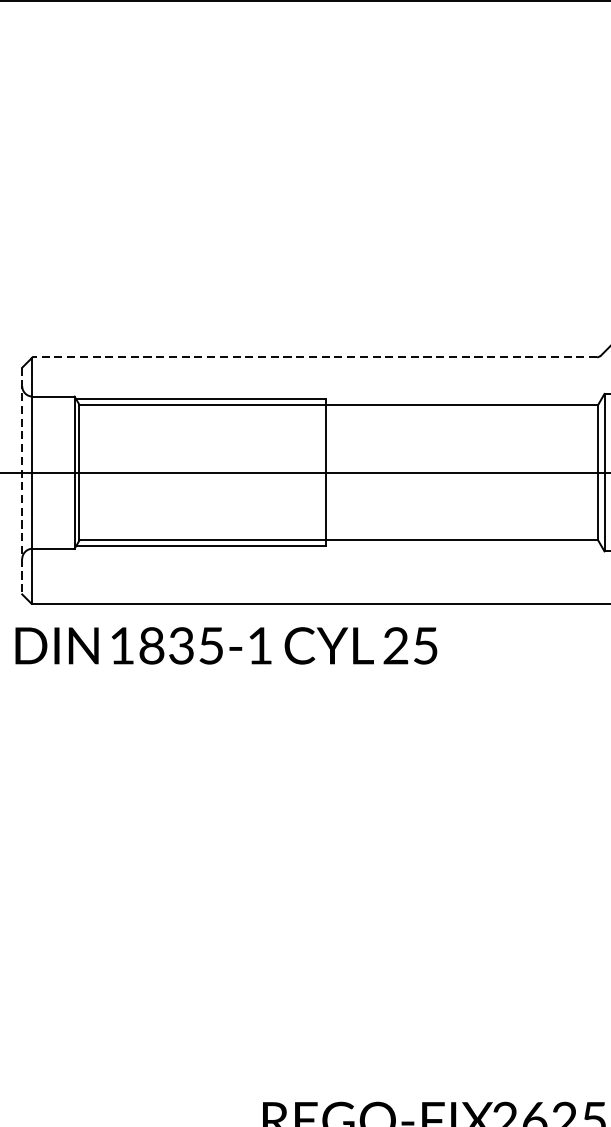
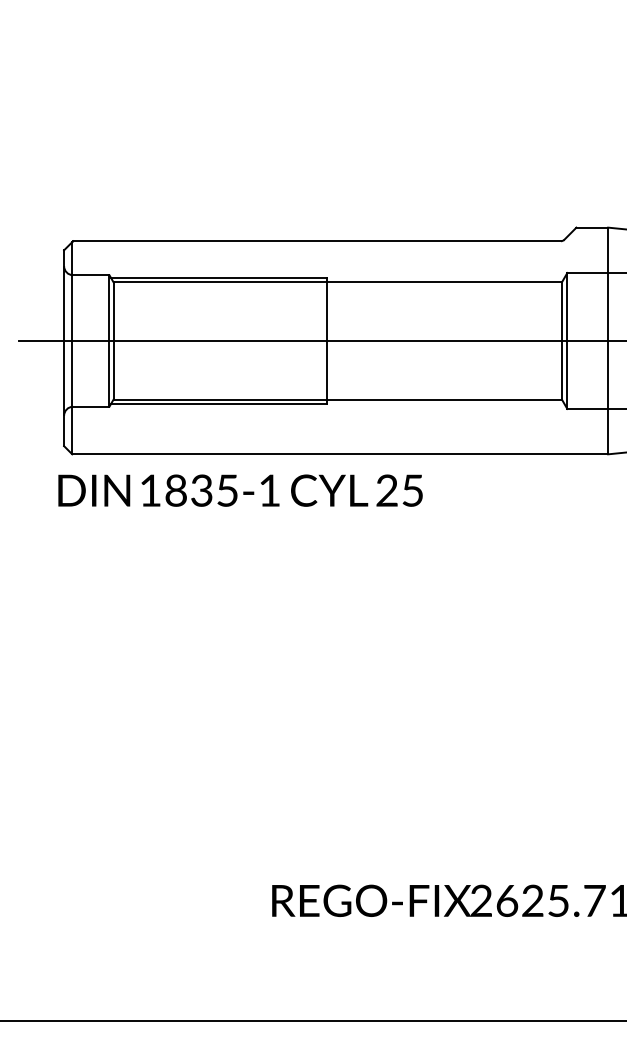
line: (315, 357) -> (317, 241), dashed -> solid
line: (22, 481) -> (64, 348), dashed -> solid

